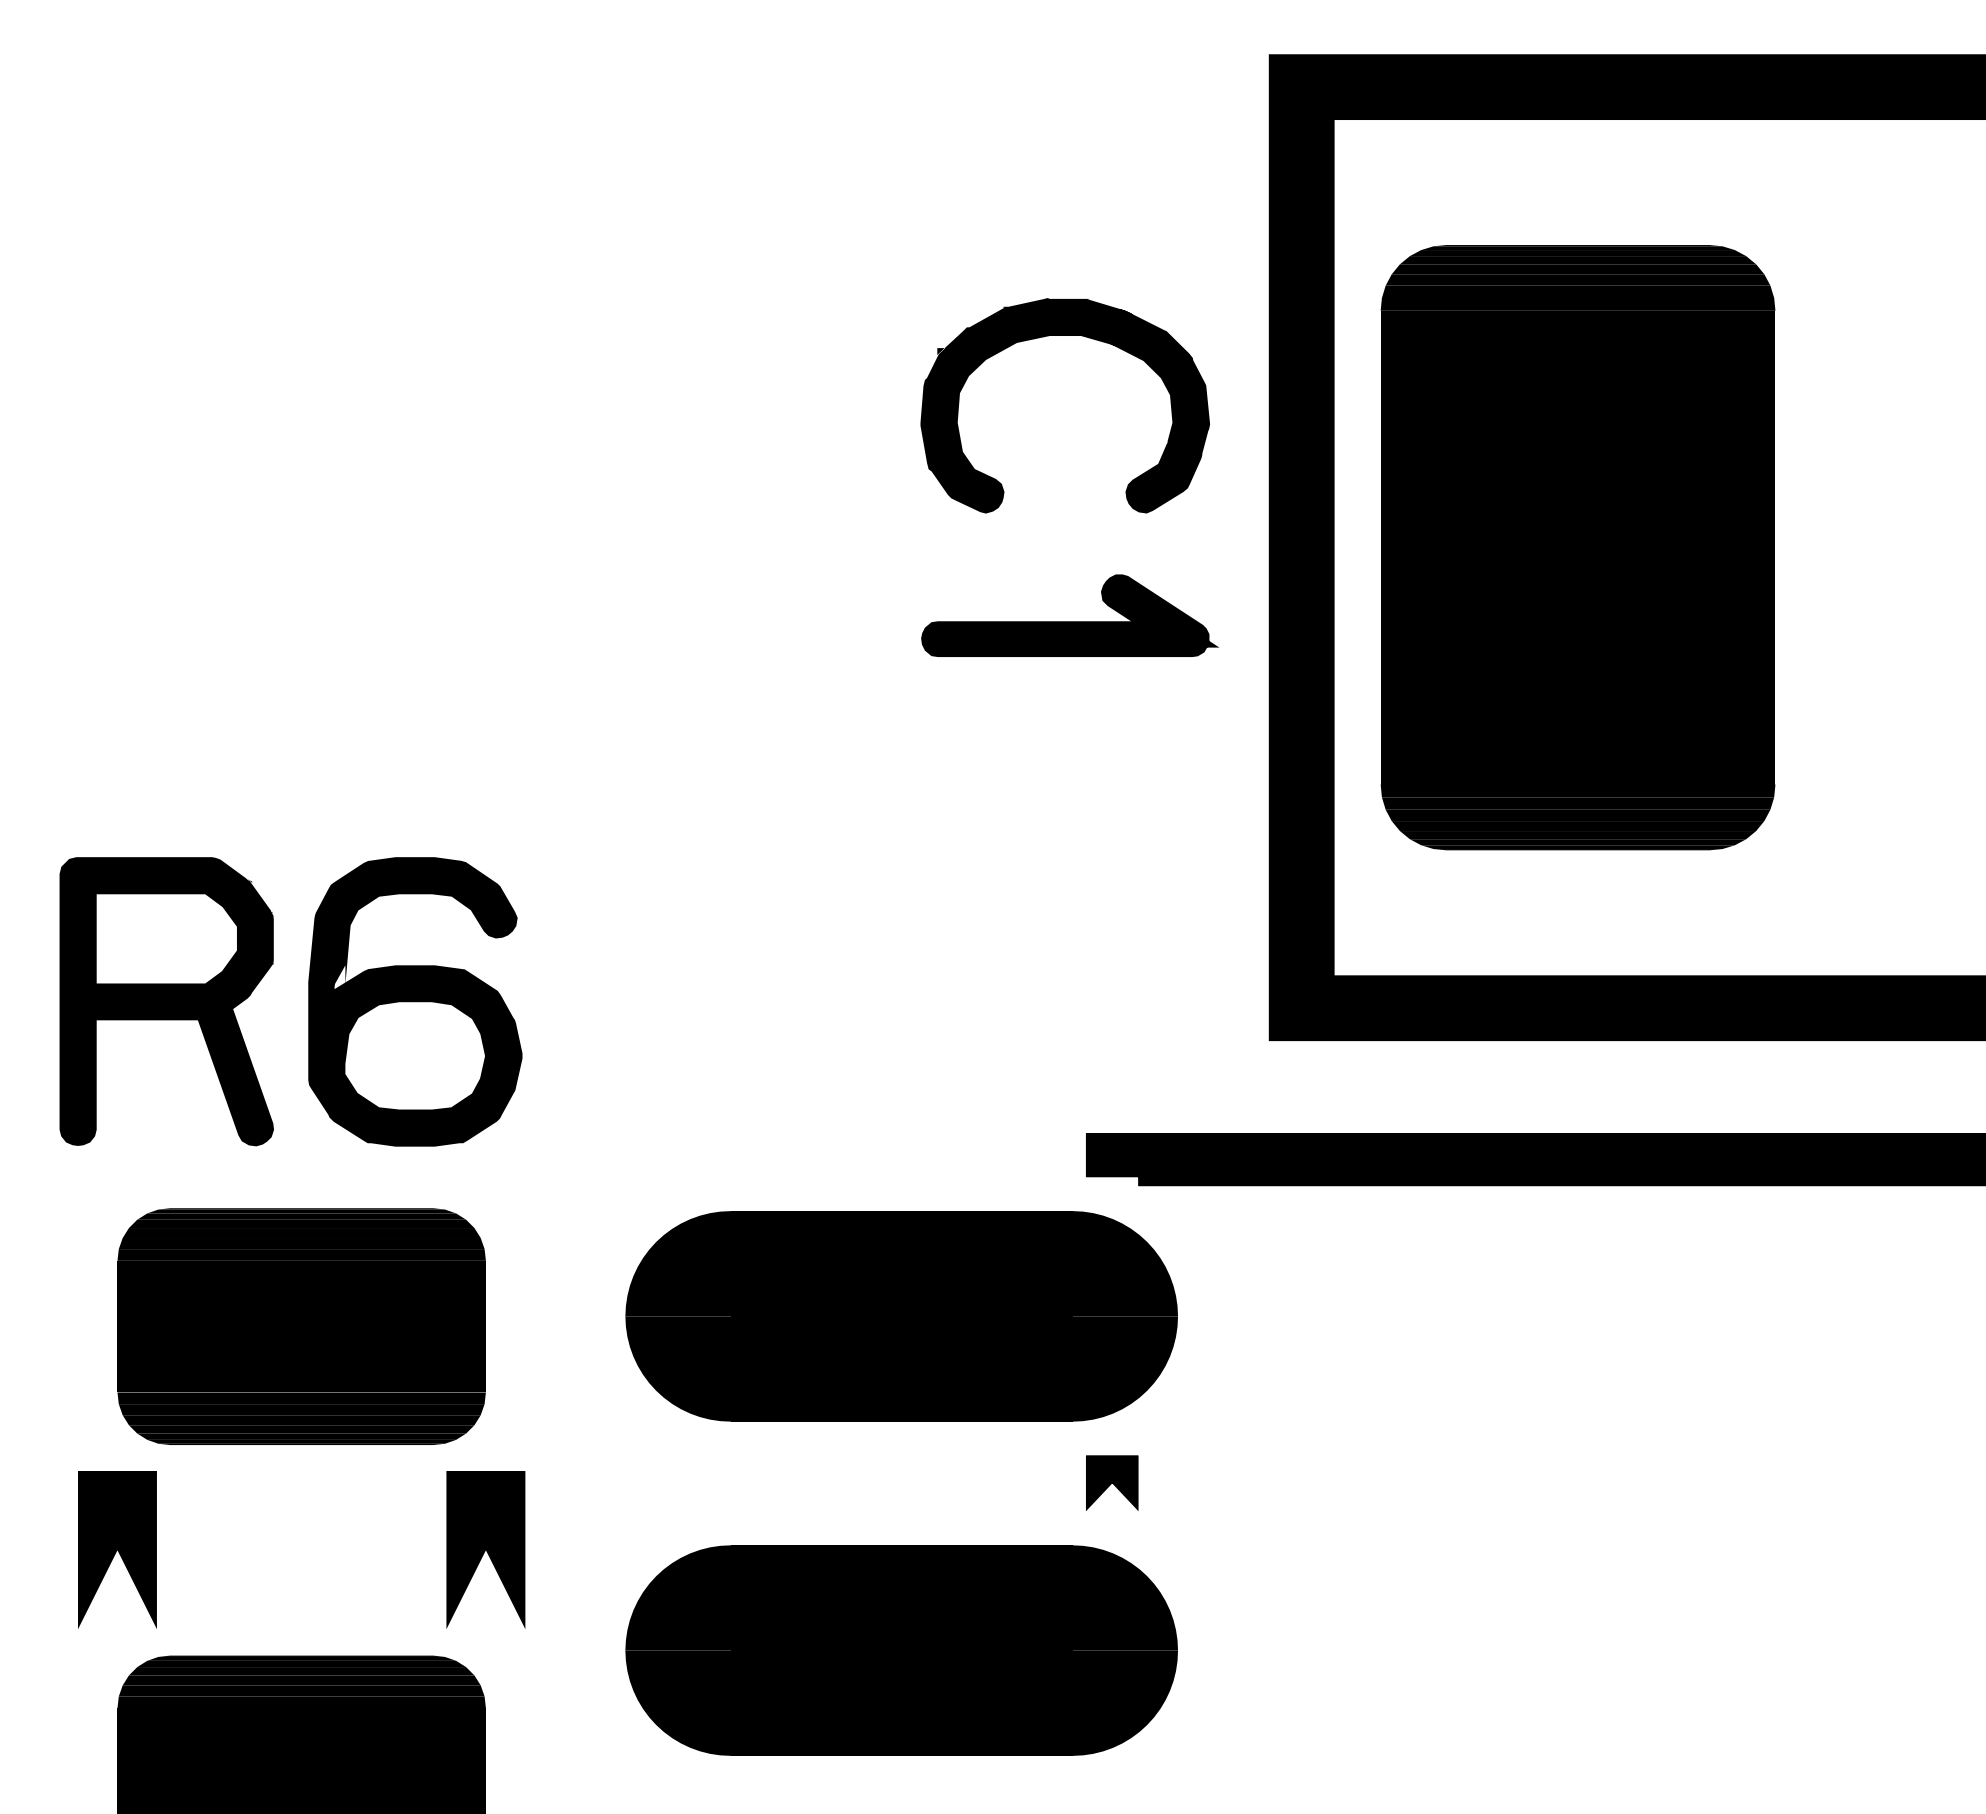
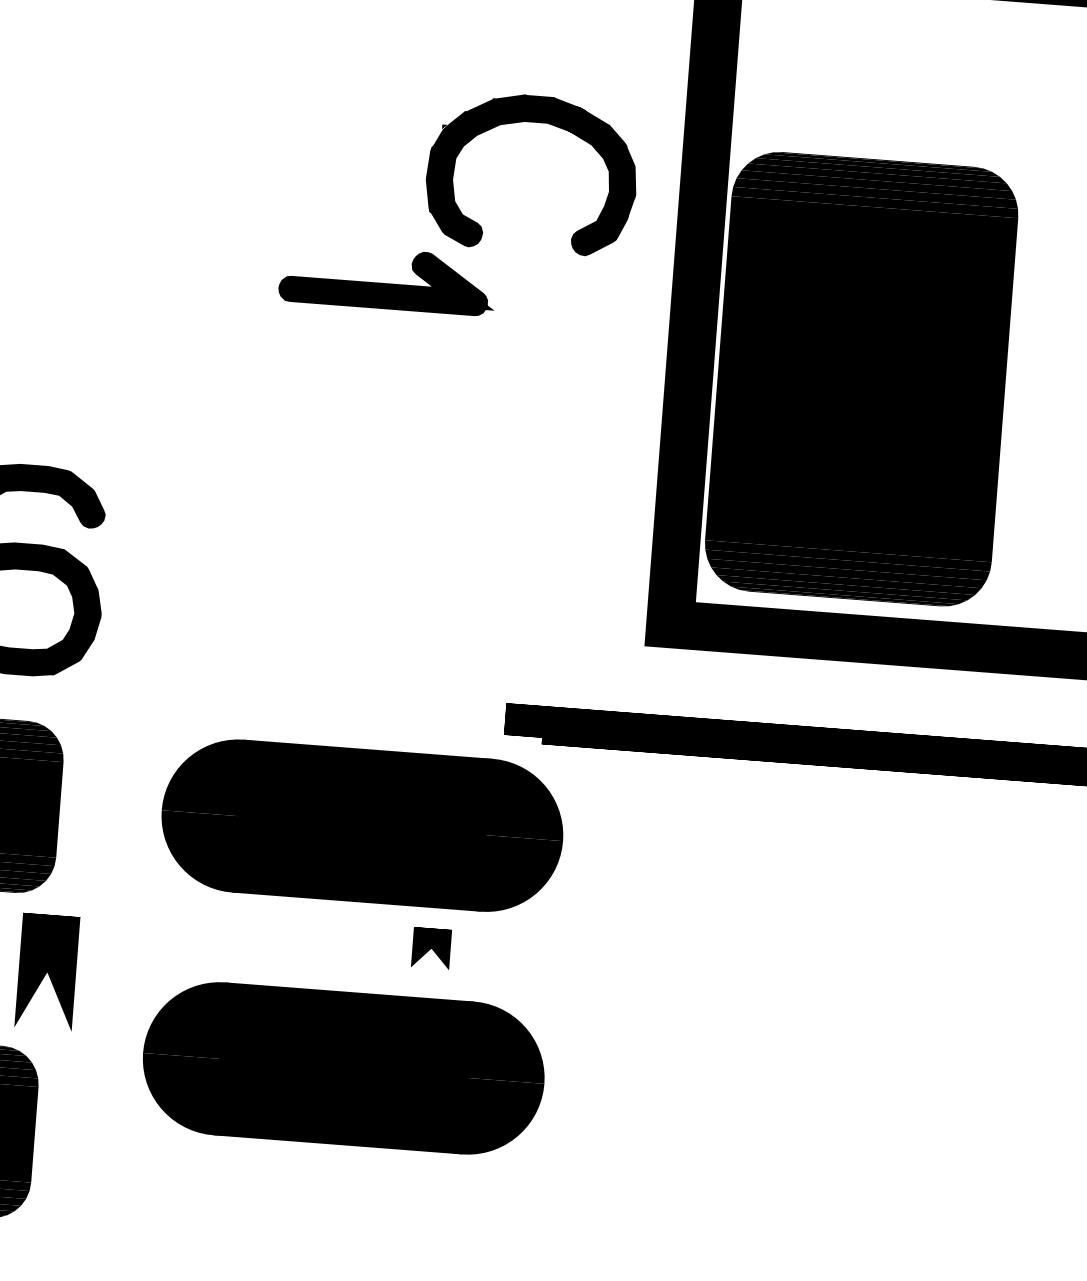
part: (1577, 547) -> (861, 379), moved
part: (1069, 615) -> (387, 279), moved
part: (1112, 1482) -> (431, 948), moved

